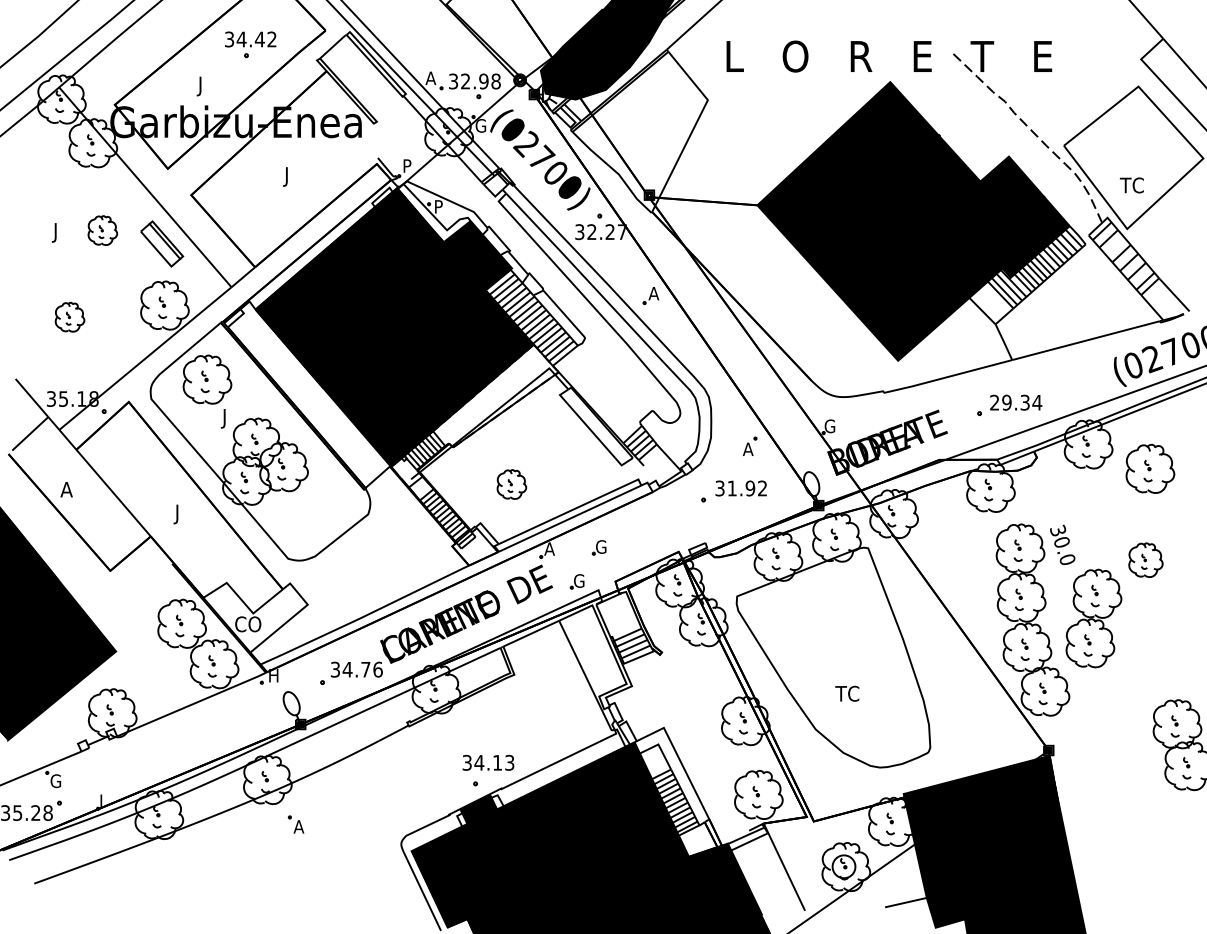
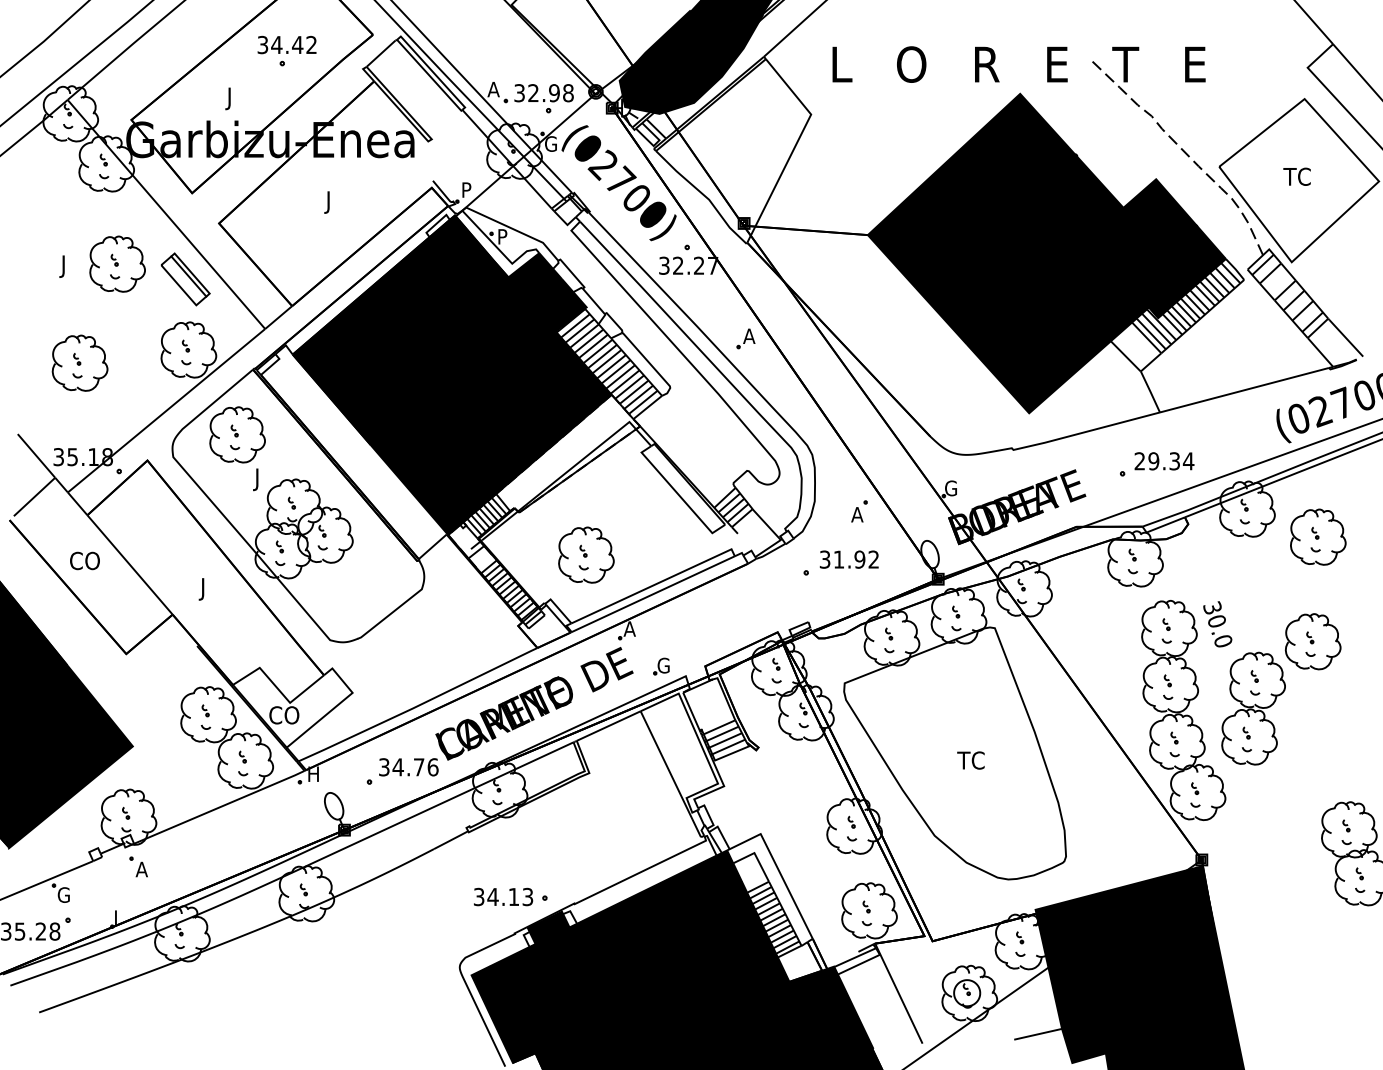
text: (1131, 185) -> (1296, 176), moved
part: (102, 230) -> (117, 263), size x1.67
part: (69, 317) -> (79, 363), size x1.67
part: (511, 484) -> (586, 555), size x1.67
text: (73, 489) -> (84, 560), A -> CO
part: (598, 547) -> (685, 627), removed
part: (1145, 560) -> (1312, 642), size x1.43
text: (847, 693) -> (971, 760), moved
text: (488, 762) -> (503, 896), moved
part: (295, 824) -> (137, 866), moved

